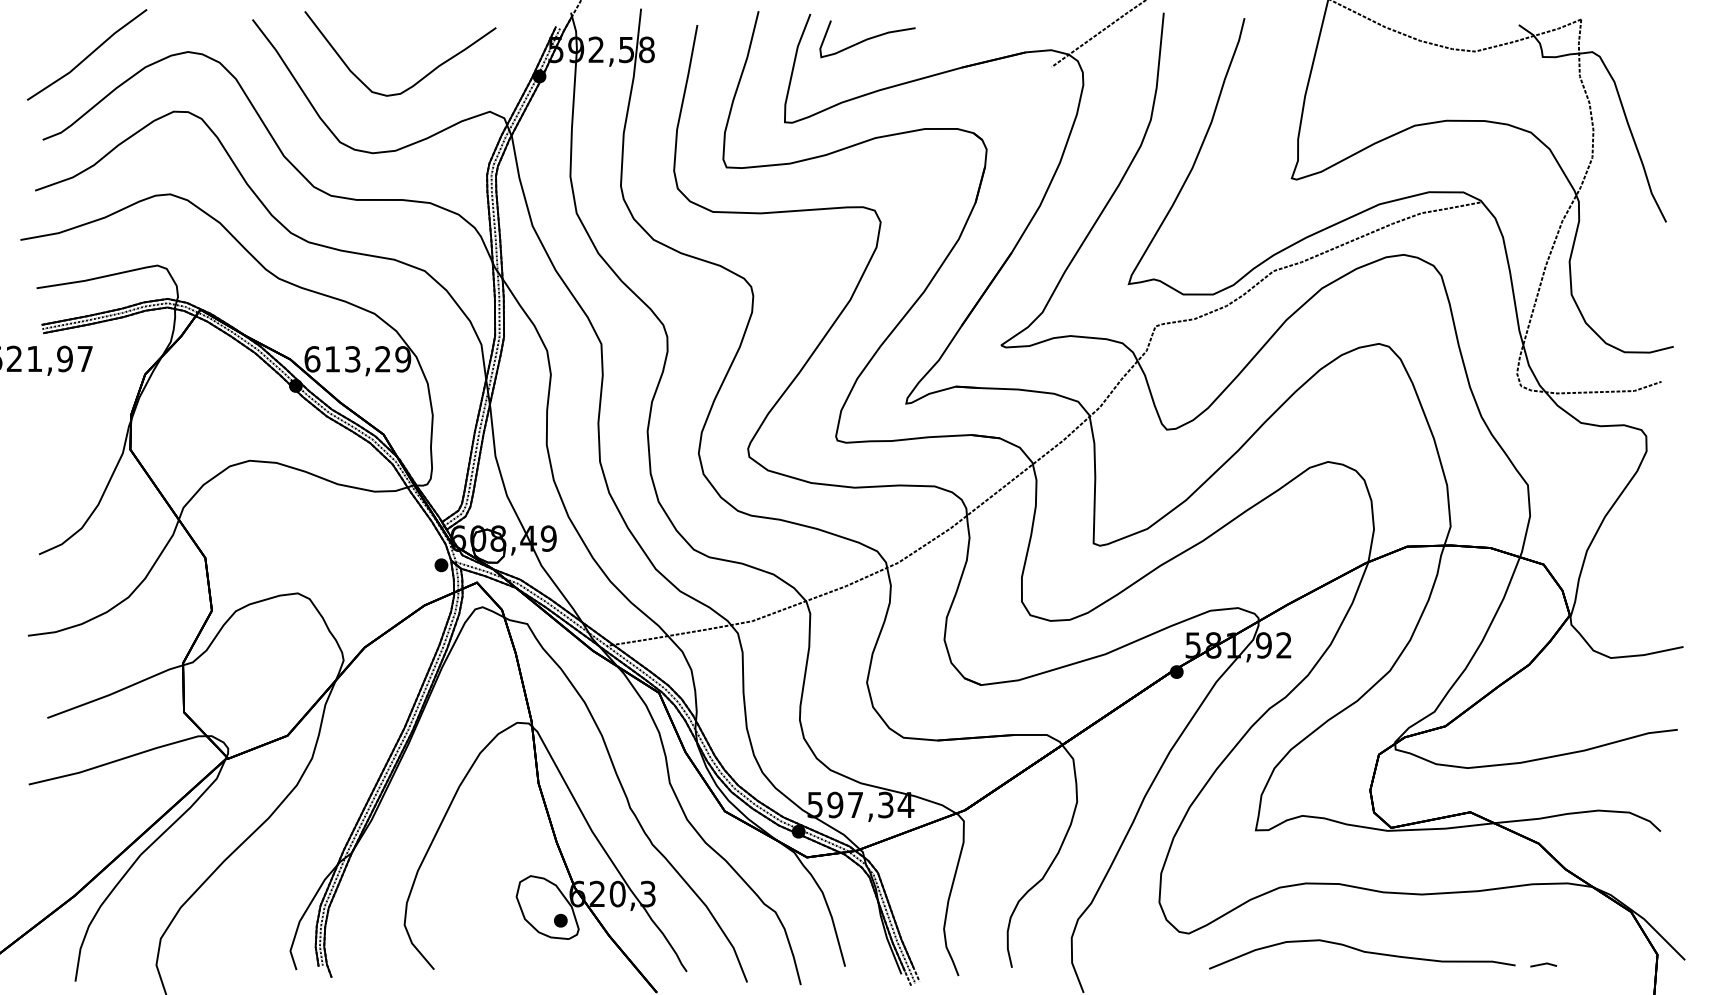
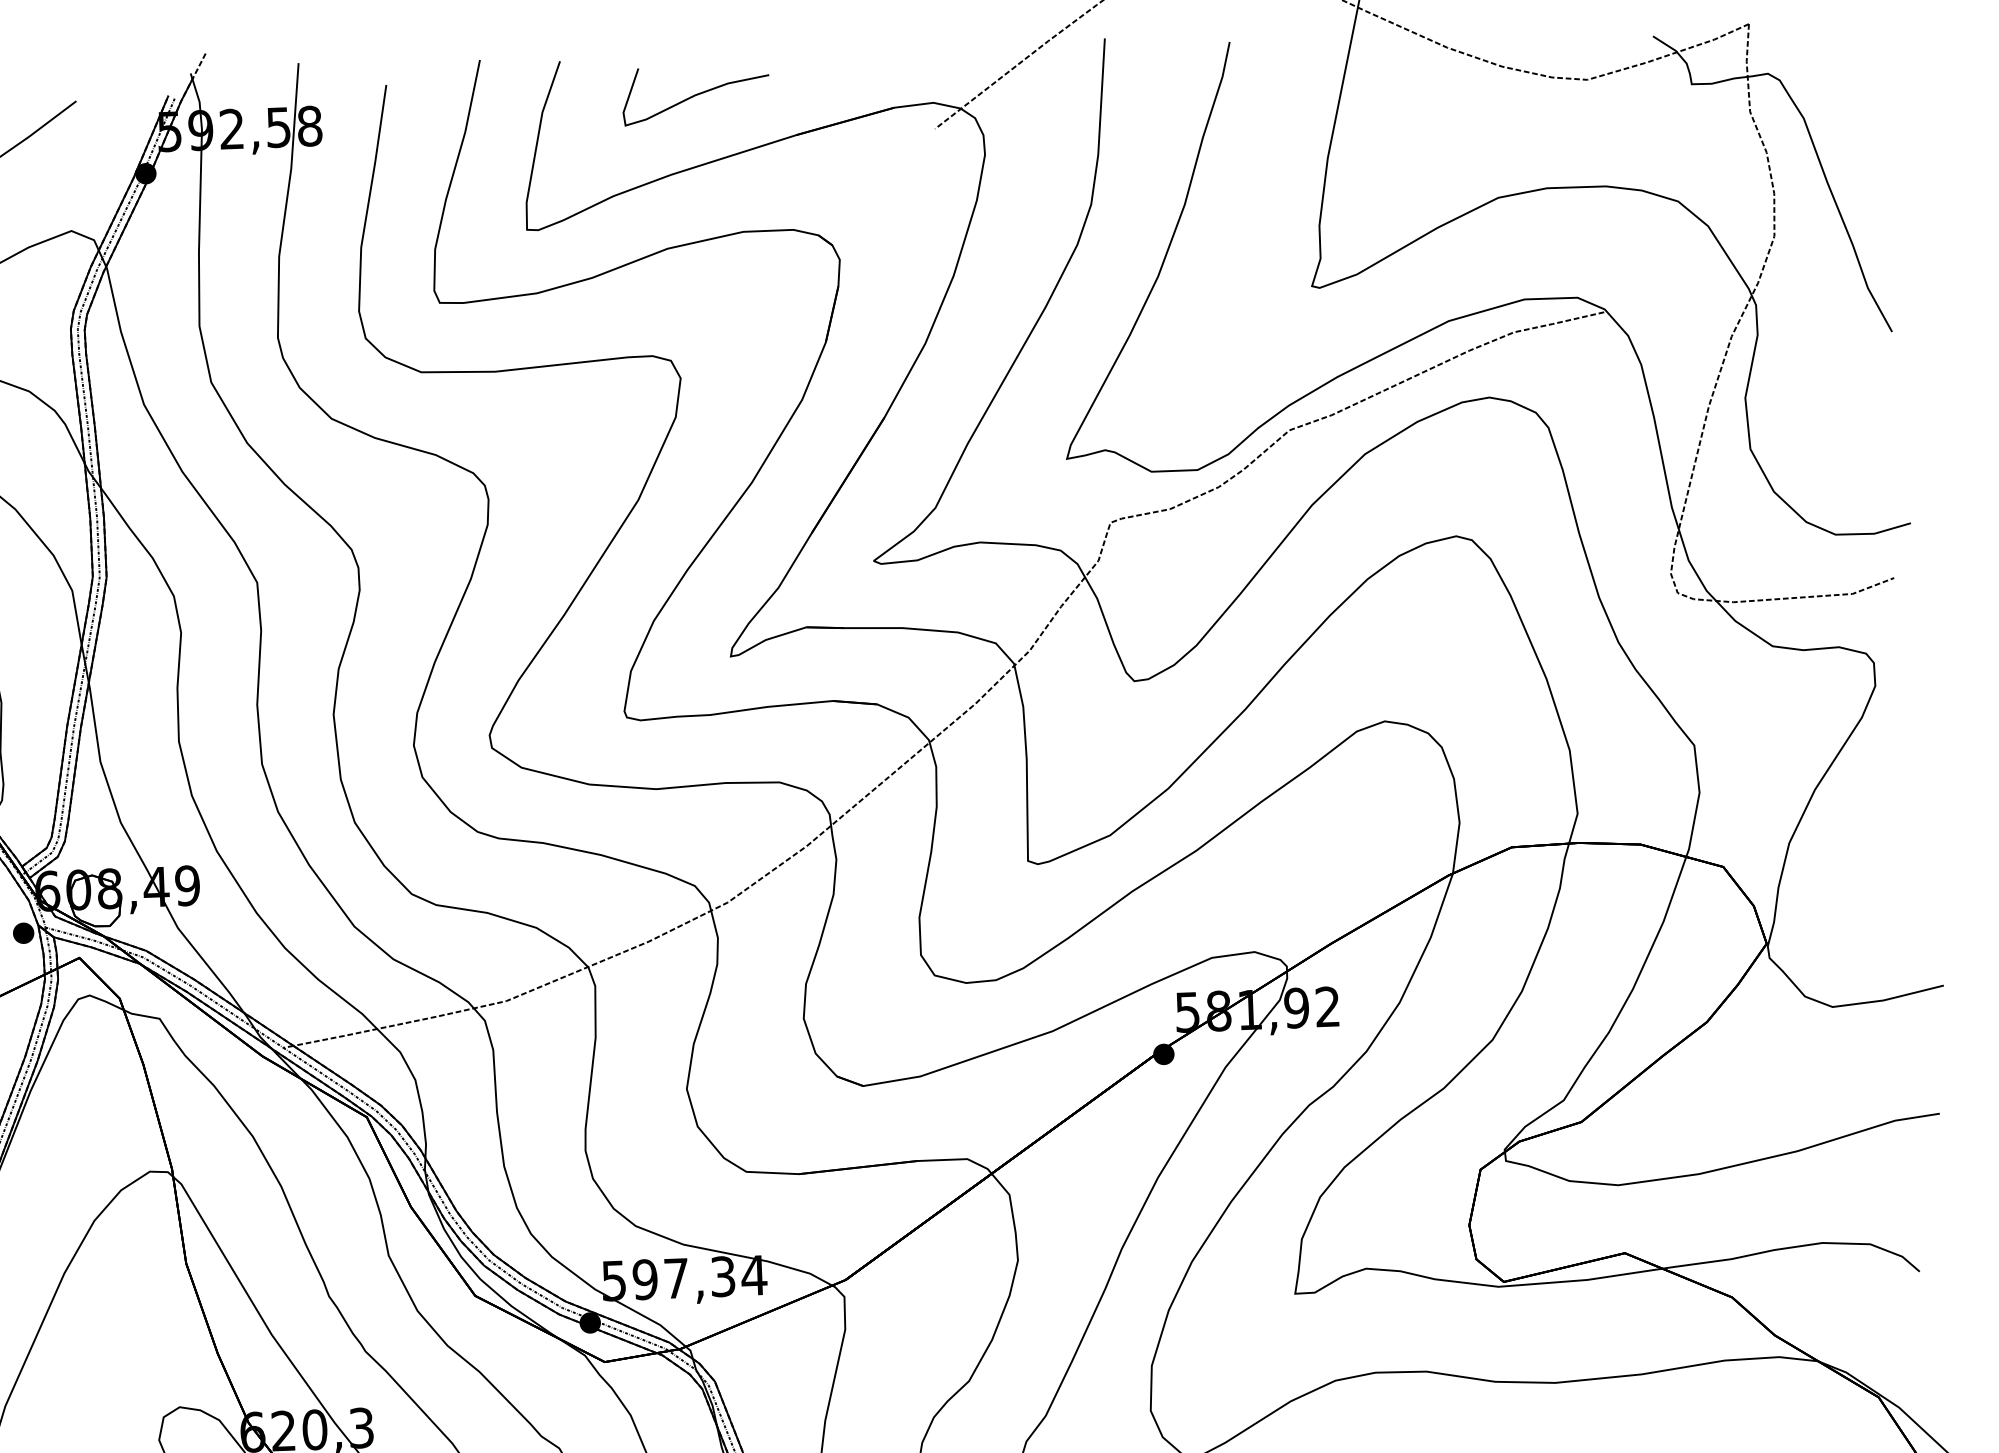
part: (867, 39) -> (695, 95), moved

